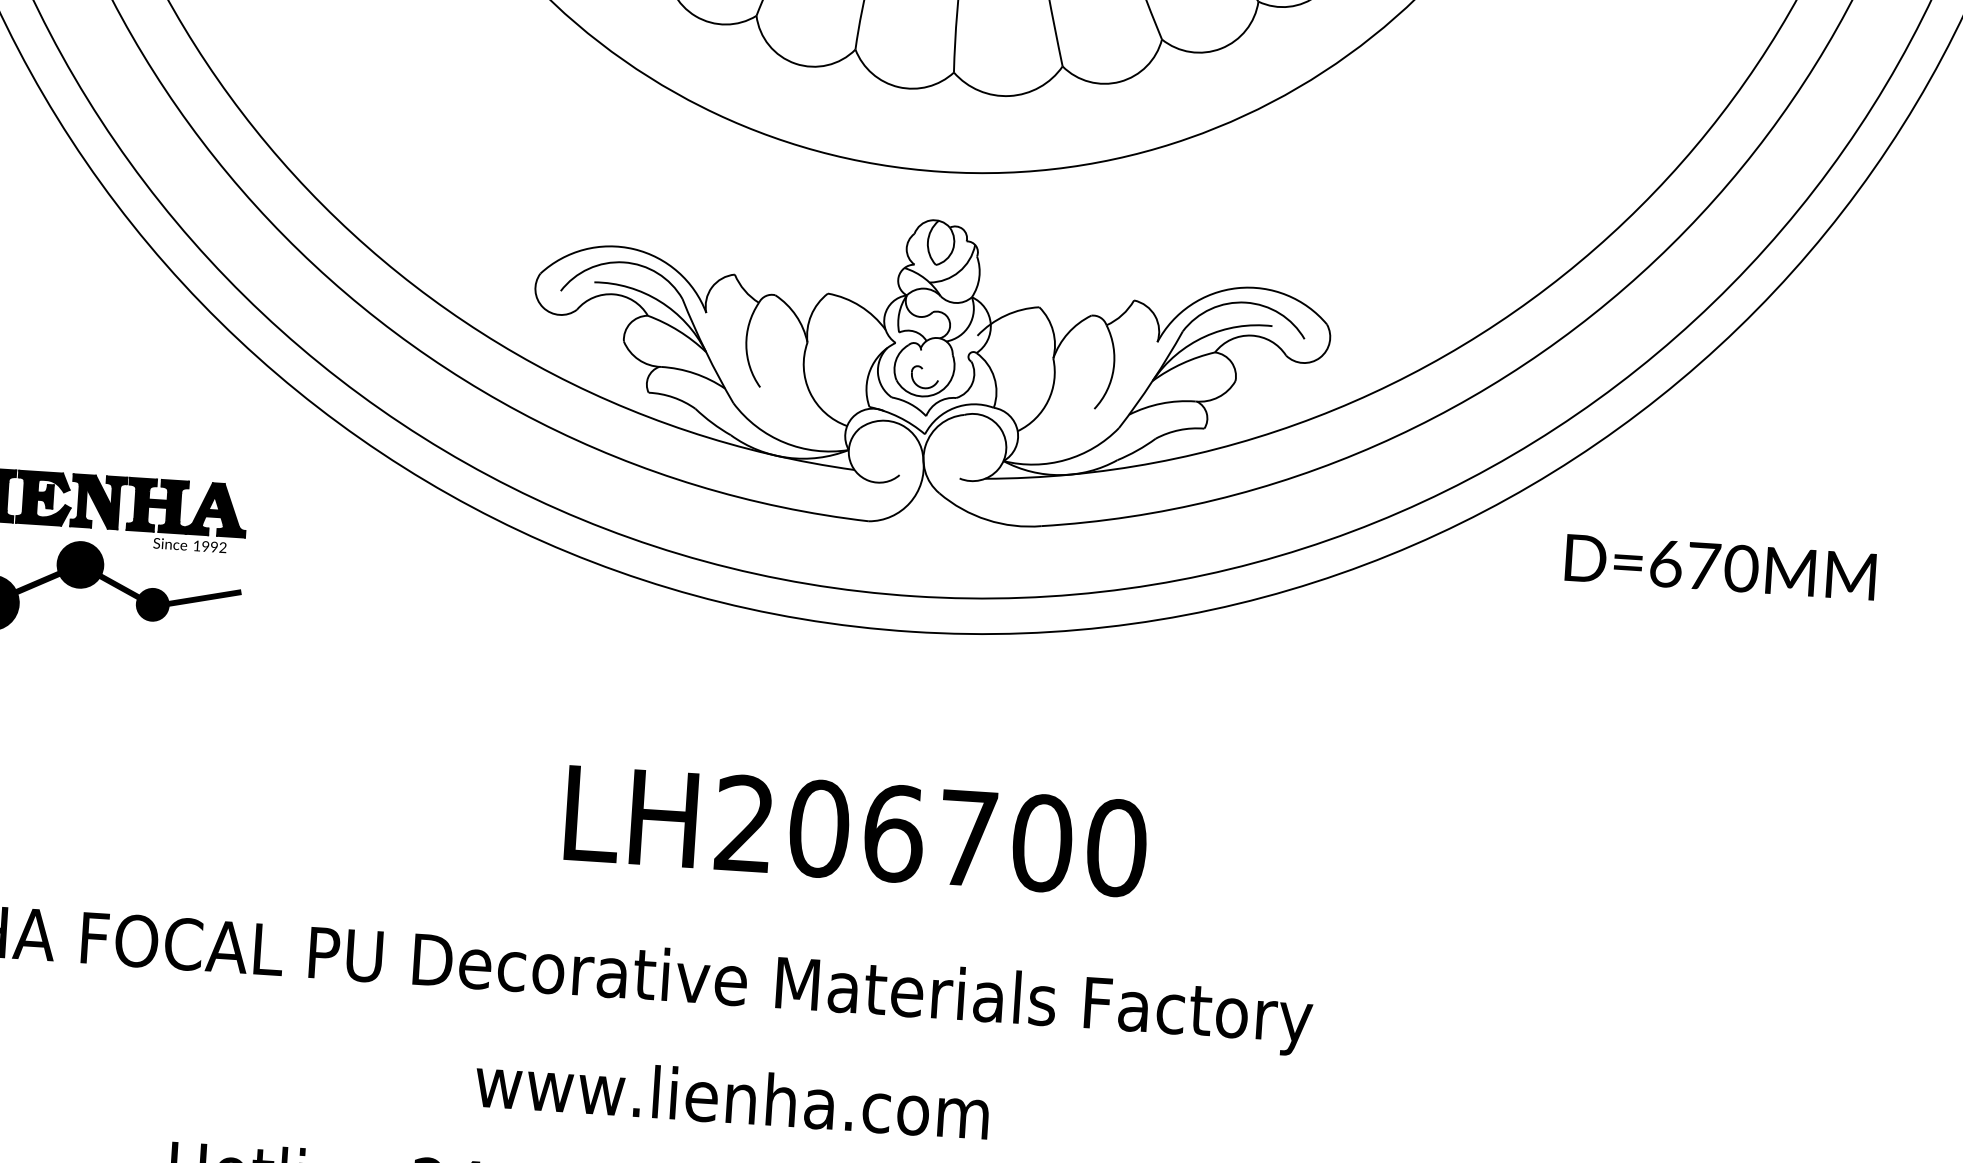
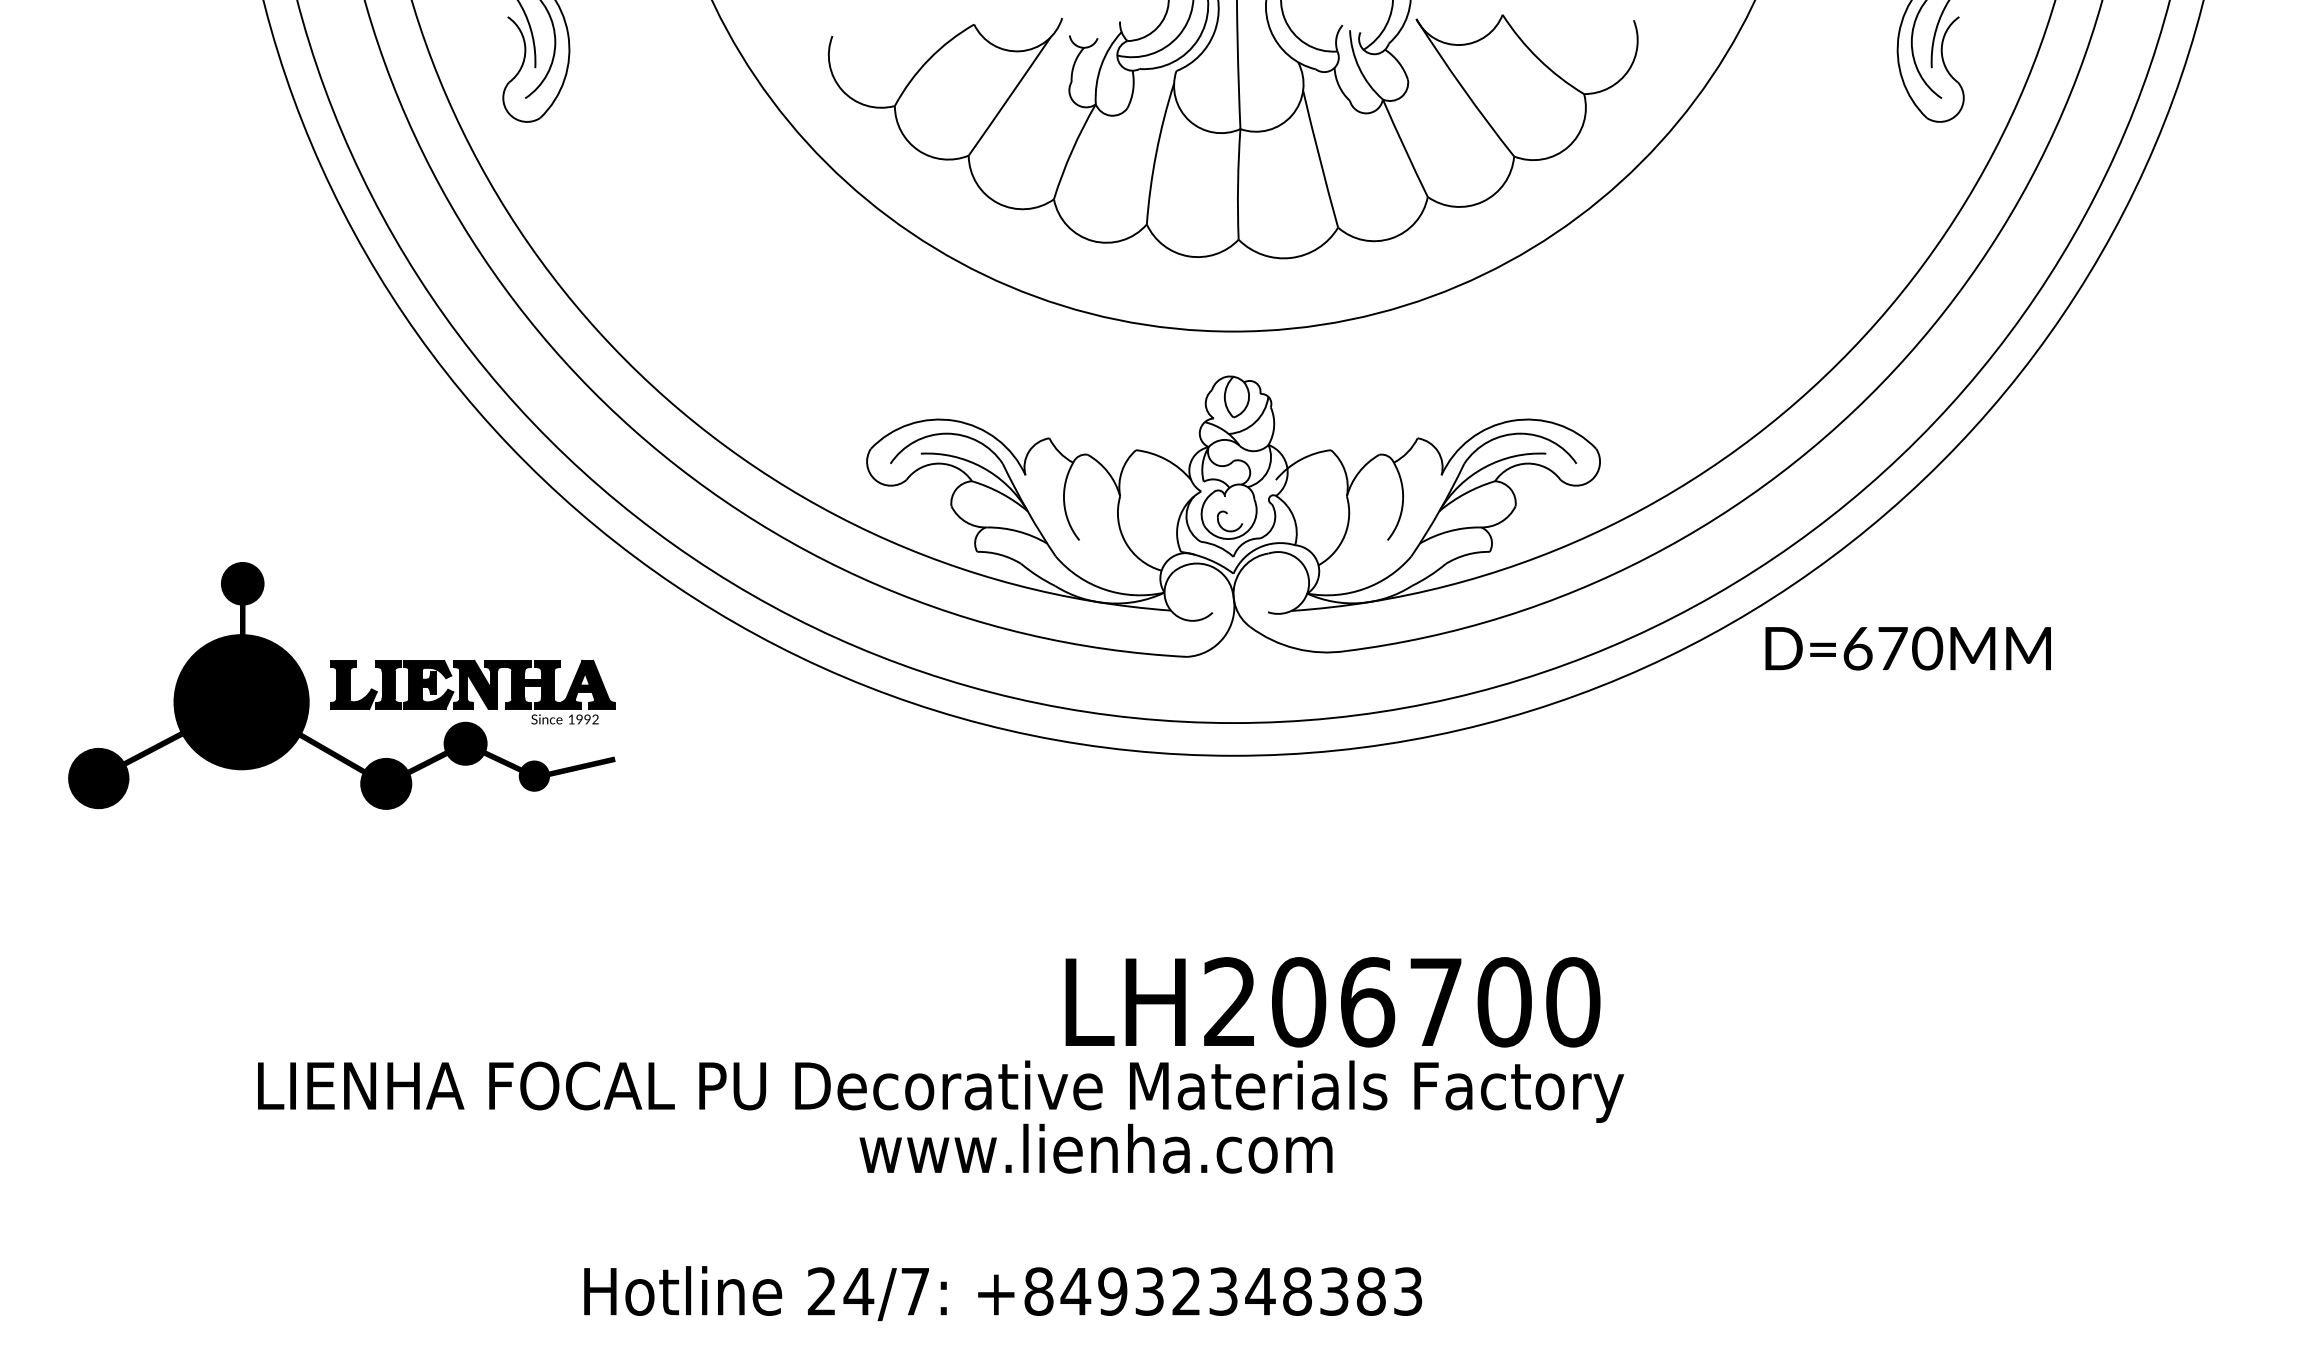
text: (1719, 567) -> (1907, 648), moved
text: (855, 831) -> (1332, 1002), moved
text: (731, 1096) -> (1095, 1148), moved

